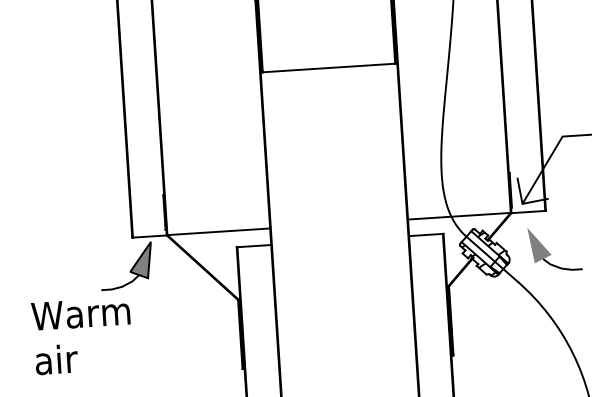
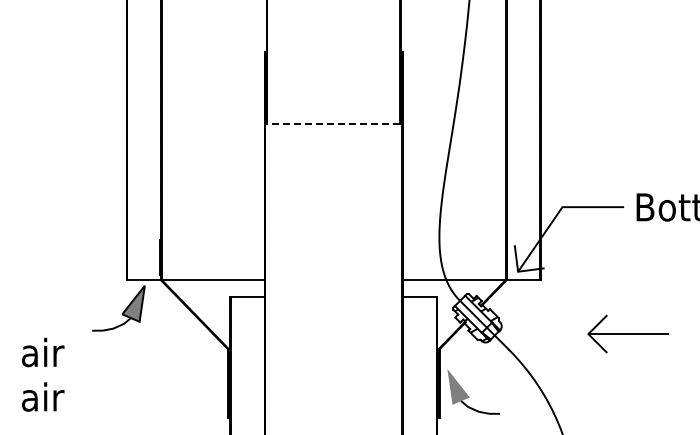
line: (328, 67) -> (333, 123), solid -> dashed
part: (550, 252) -> (468, 395), moved
text: (81, 313) -> (70, 352), Warm -> air

